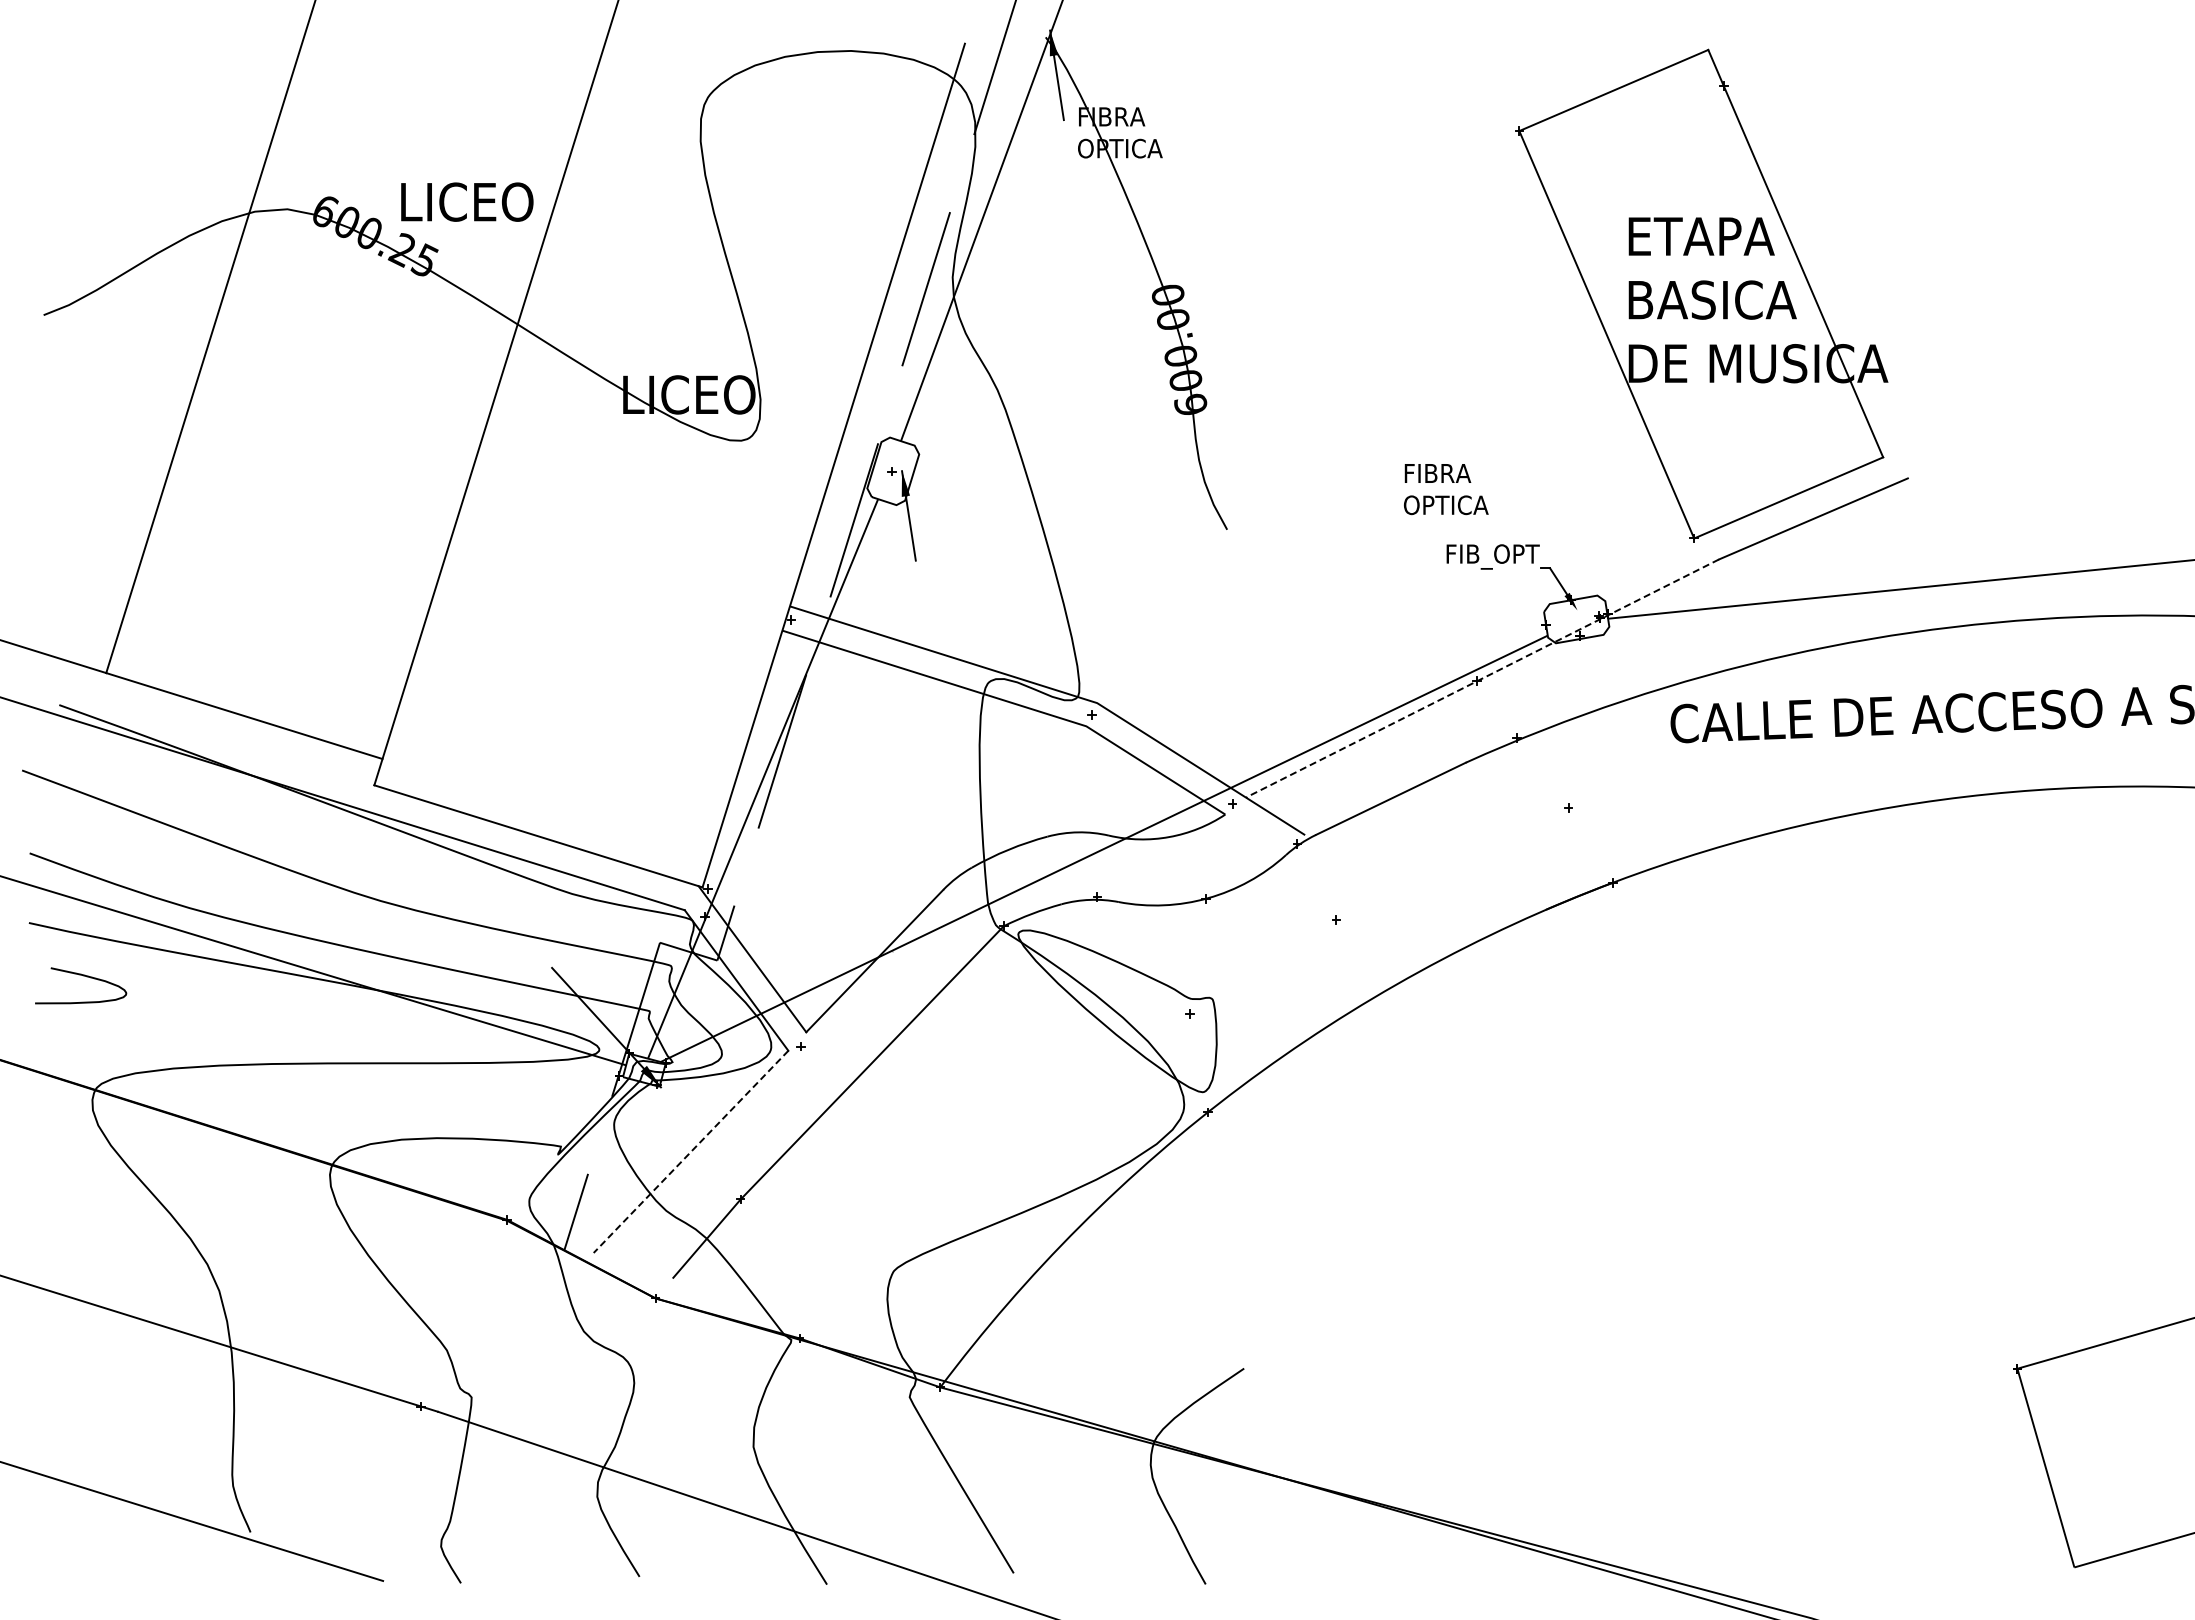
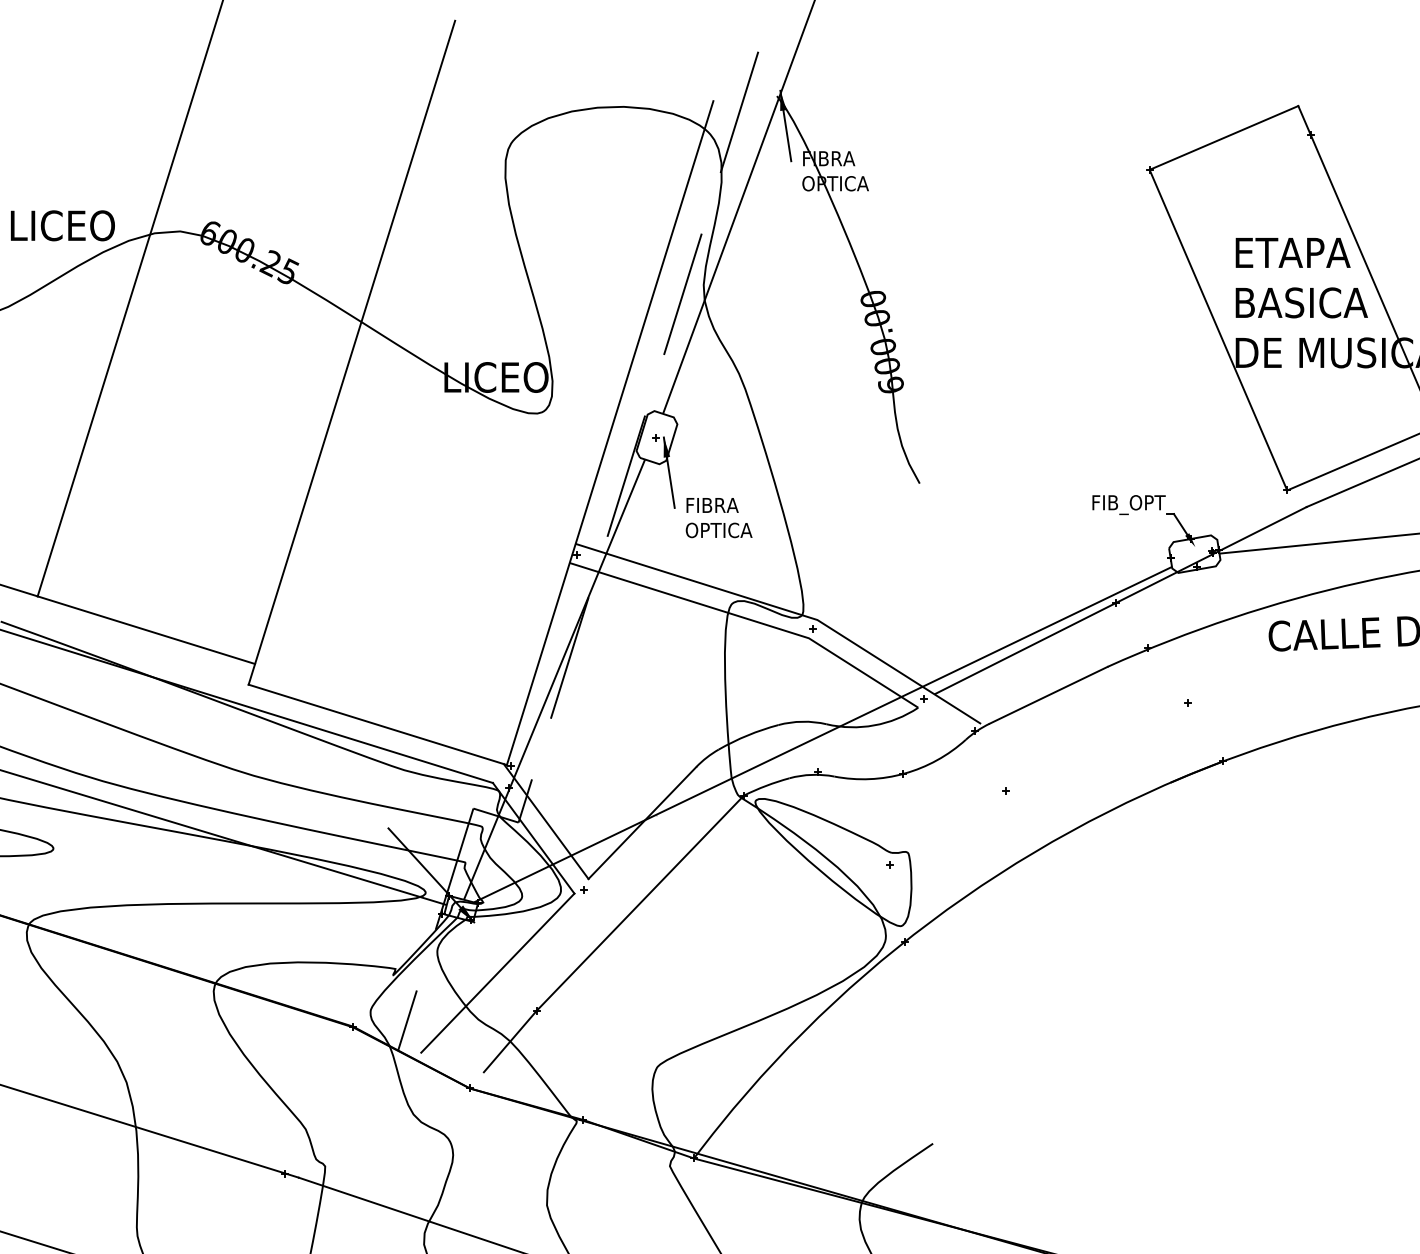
text: (467, 201) -> (63, 225), moved
text: (1446, 489) -> (719, 518), moved
line: (1482, 678) -> (1120, 600), dashed -> solid
line: (690, 1152) -> (497, 973), dashed -> solid

